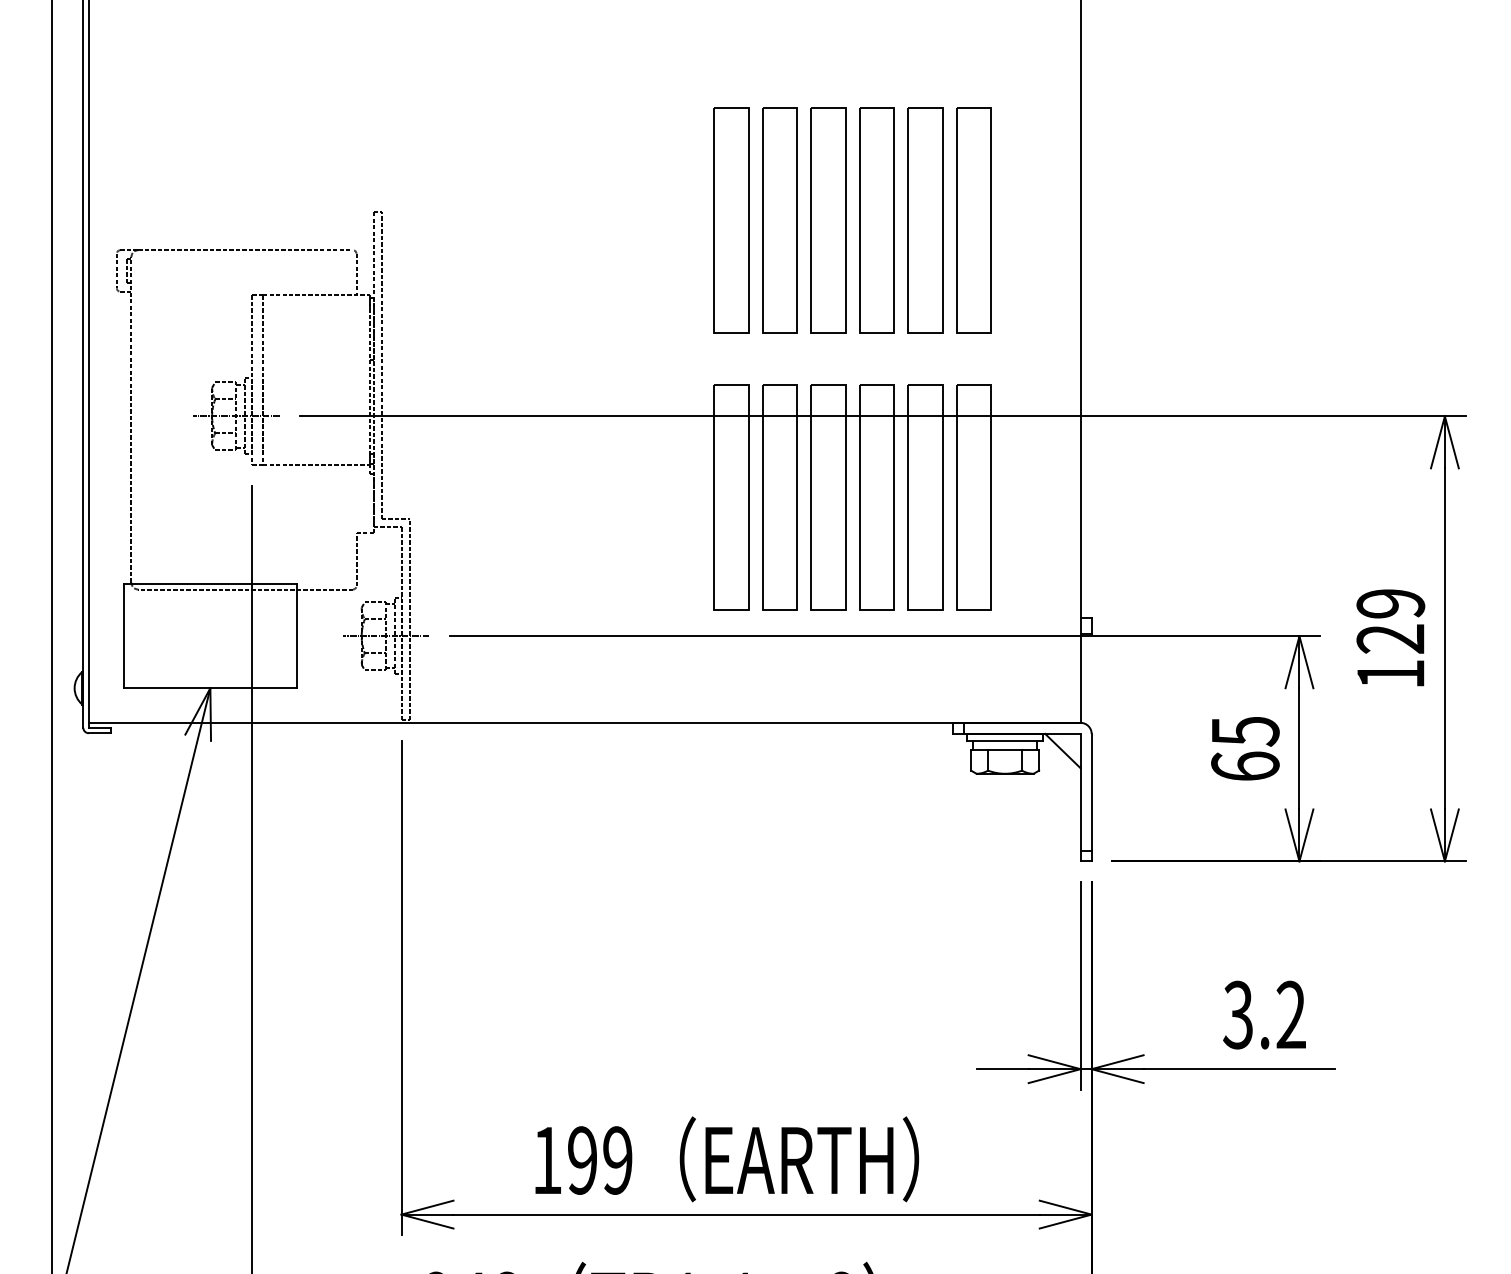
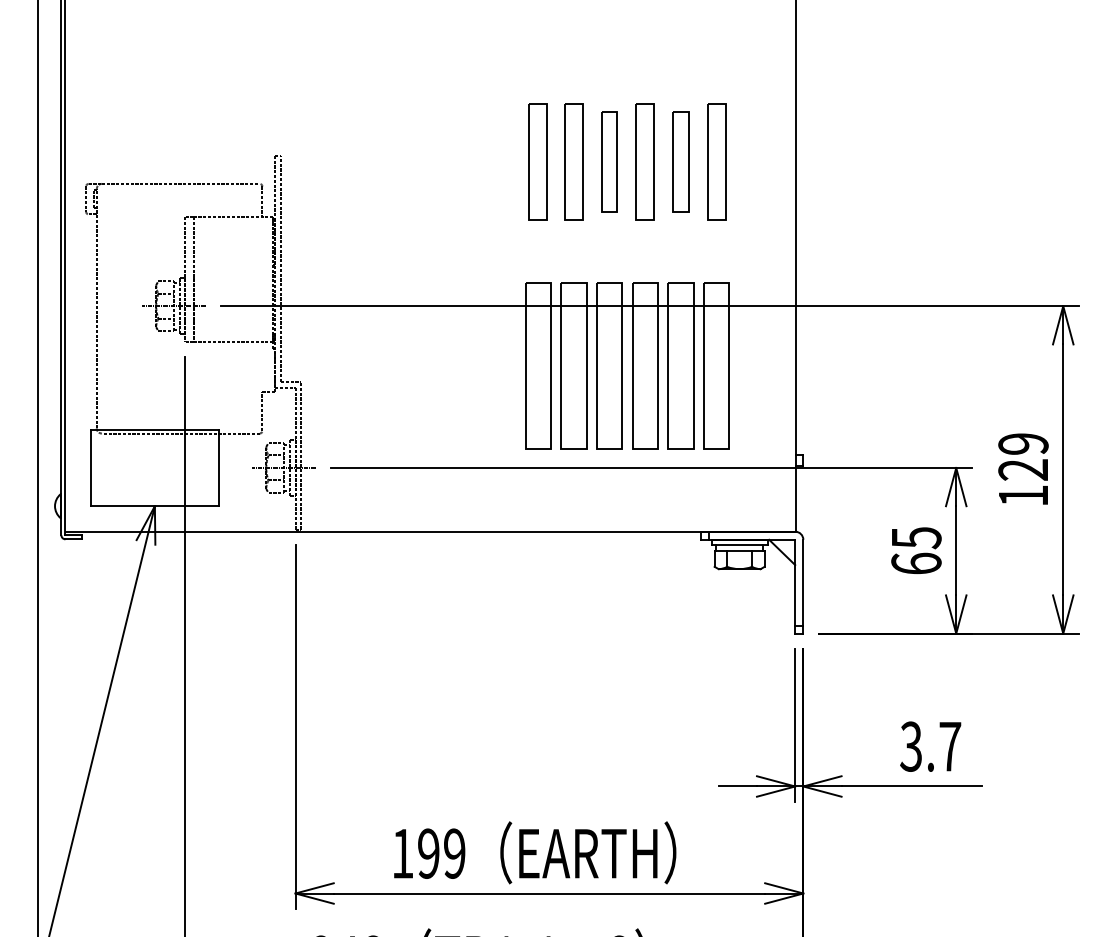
part: (731, 220) -> (538, 162), size x0.7
part: (779, 220) -> (573, 162), size x0.7
part: (828, 220) -> (609, 162), size x0.6
part: (876, 220) -> (645, 162), size x0.7
part: (925, 220) -> (681, 162), size x0.6
part: (973, 220) -> (716, 162), size x0.7
text: (1291, 1014) -> (950, 746), 3.2 -> 3.7

